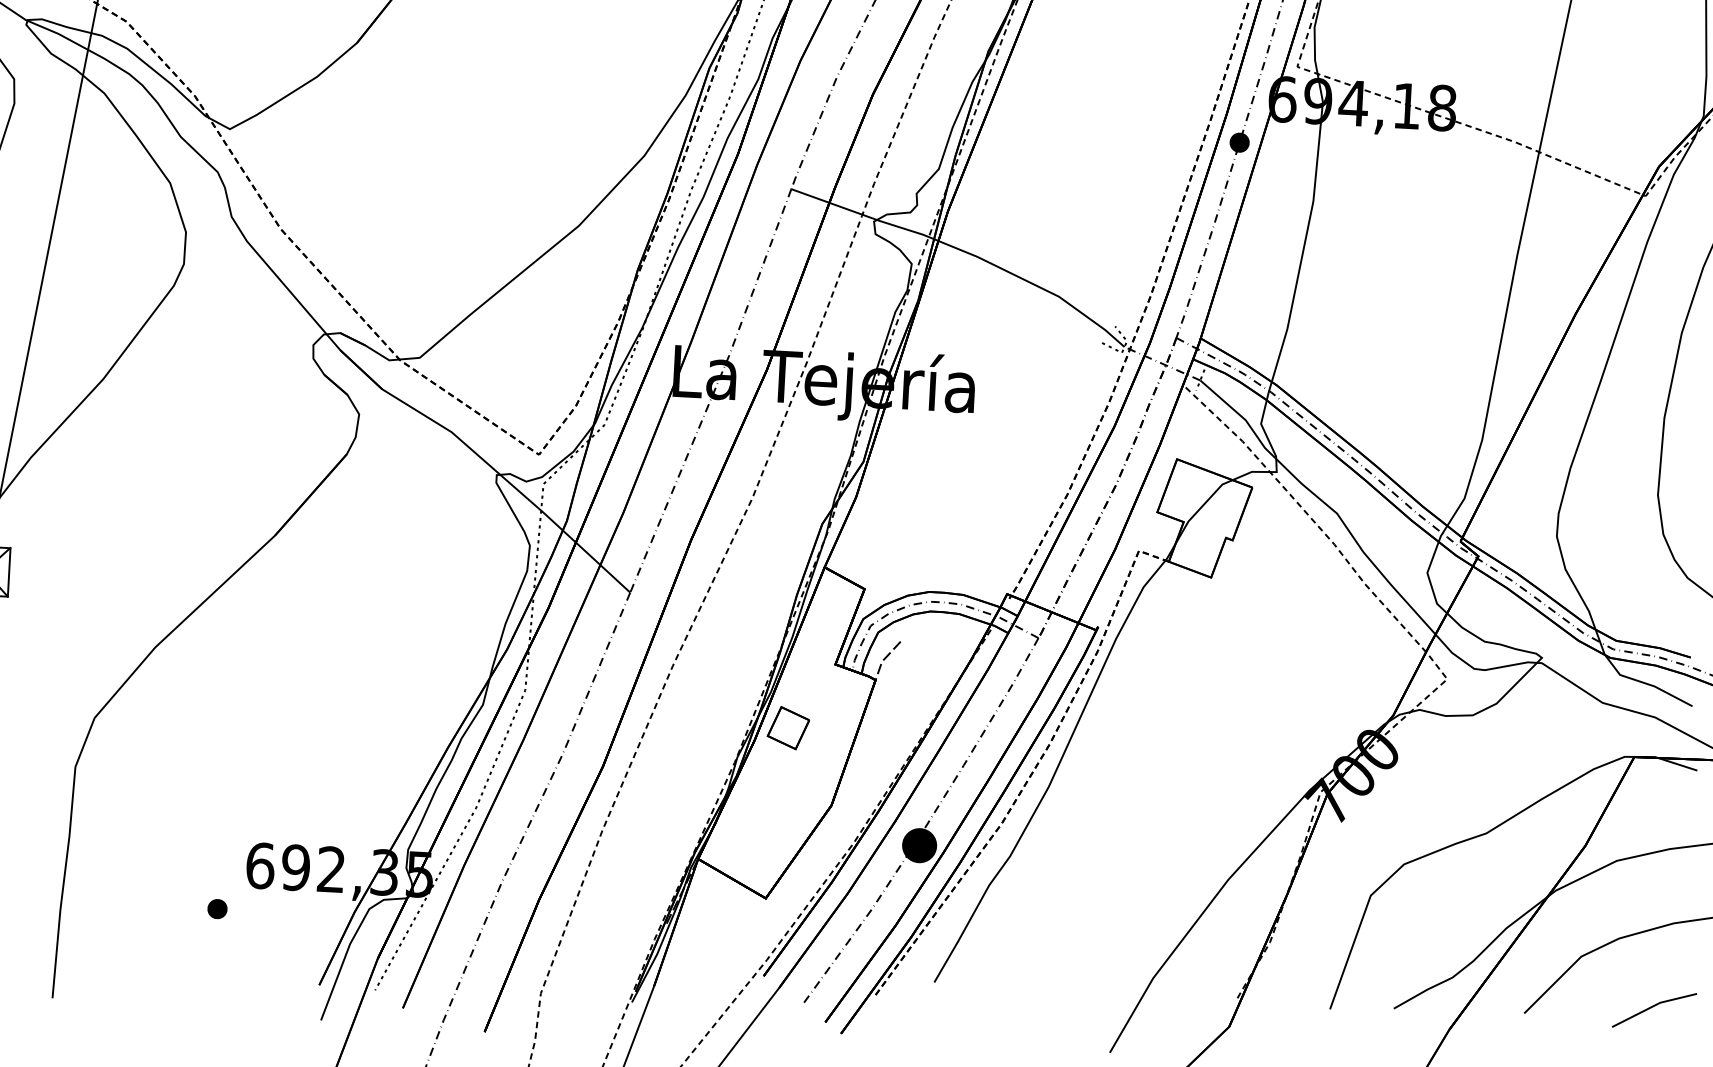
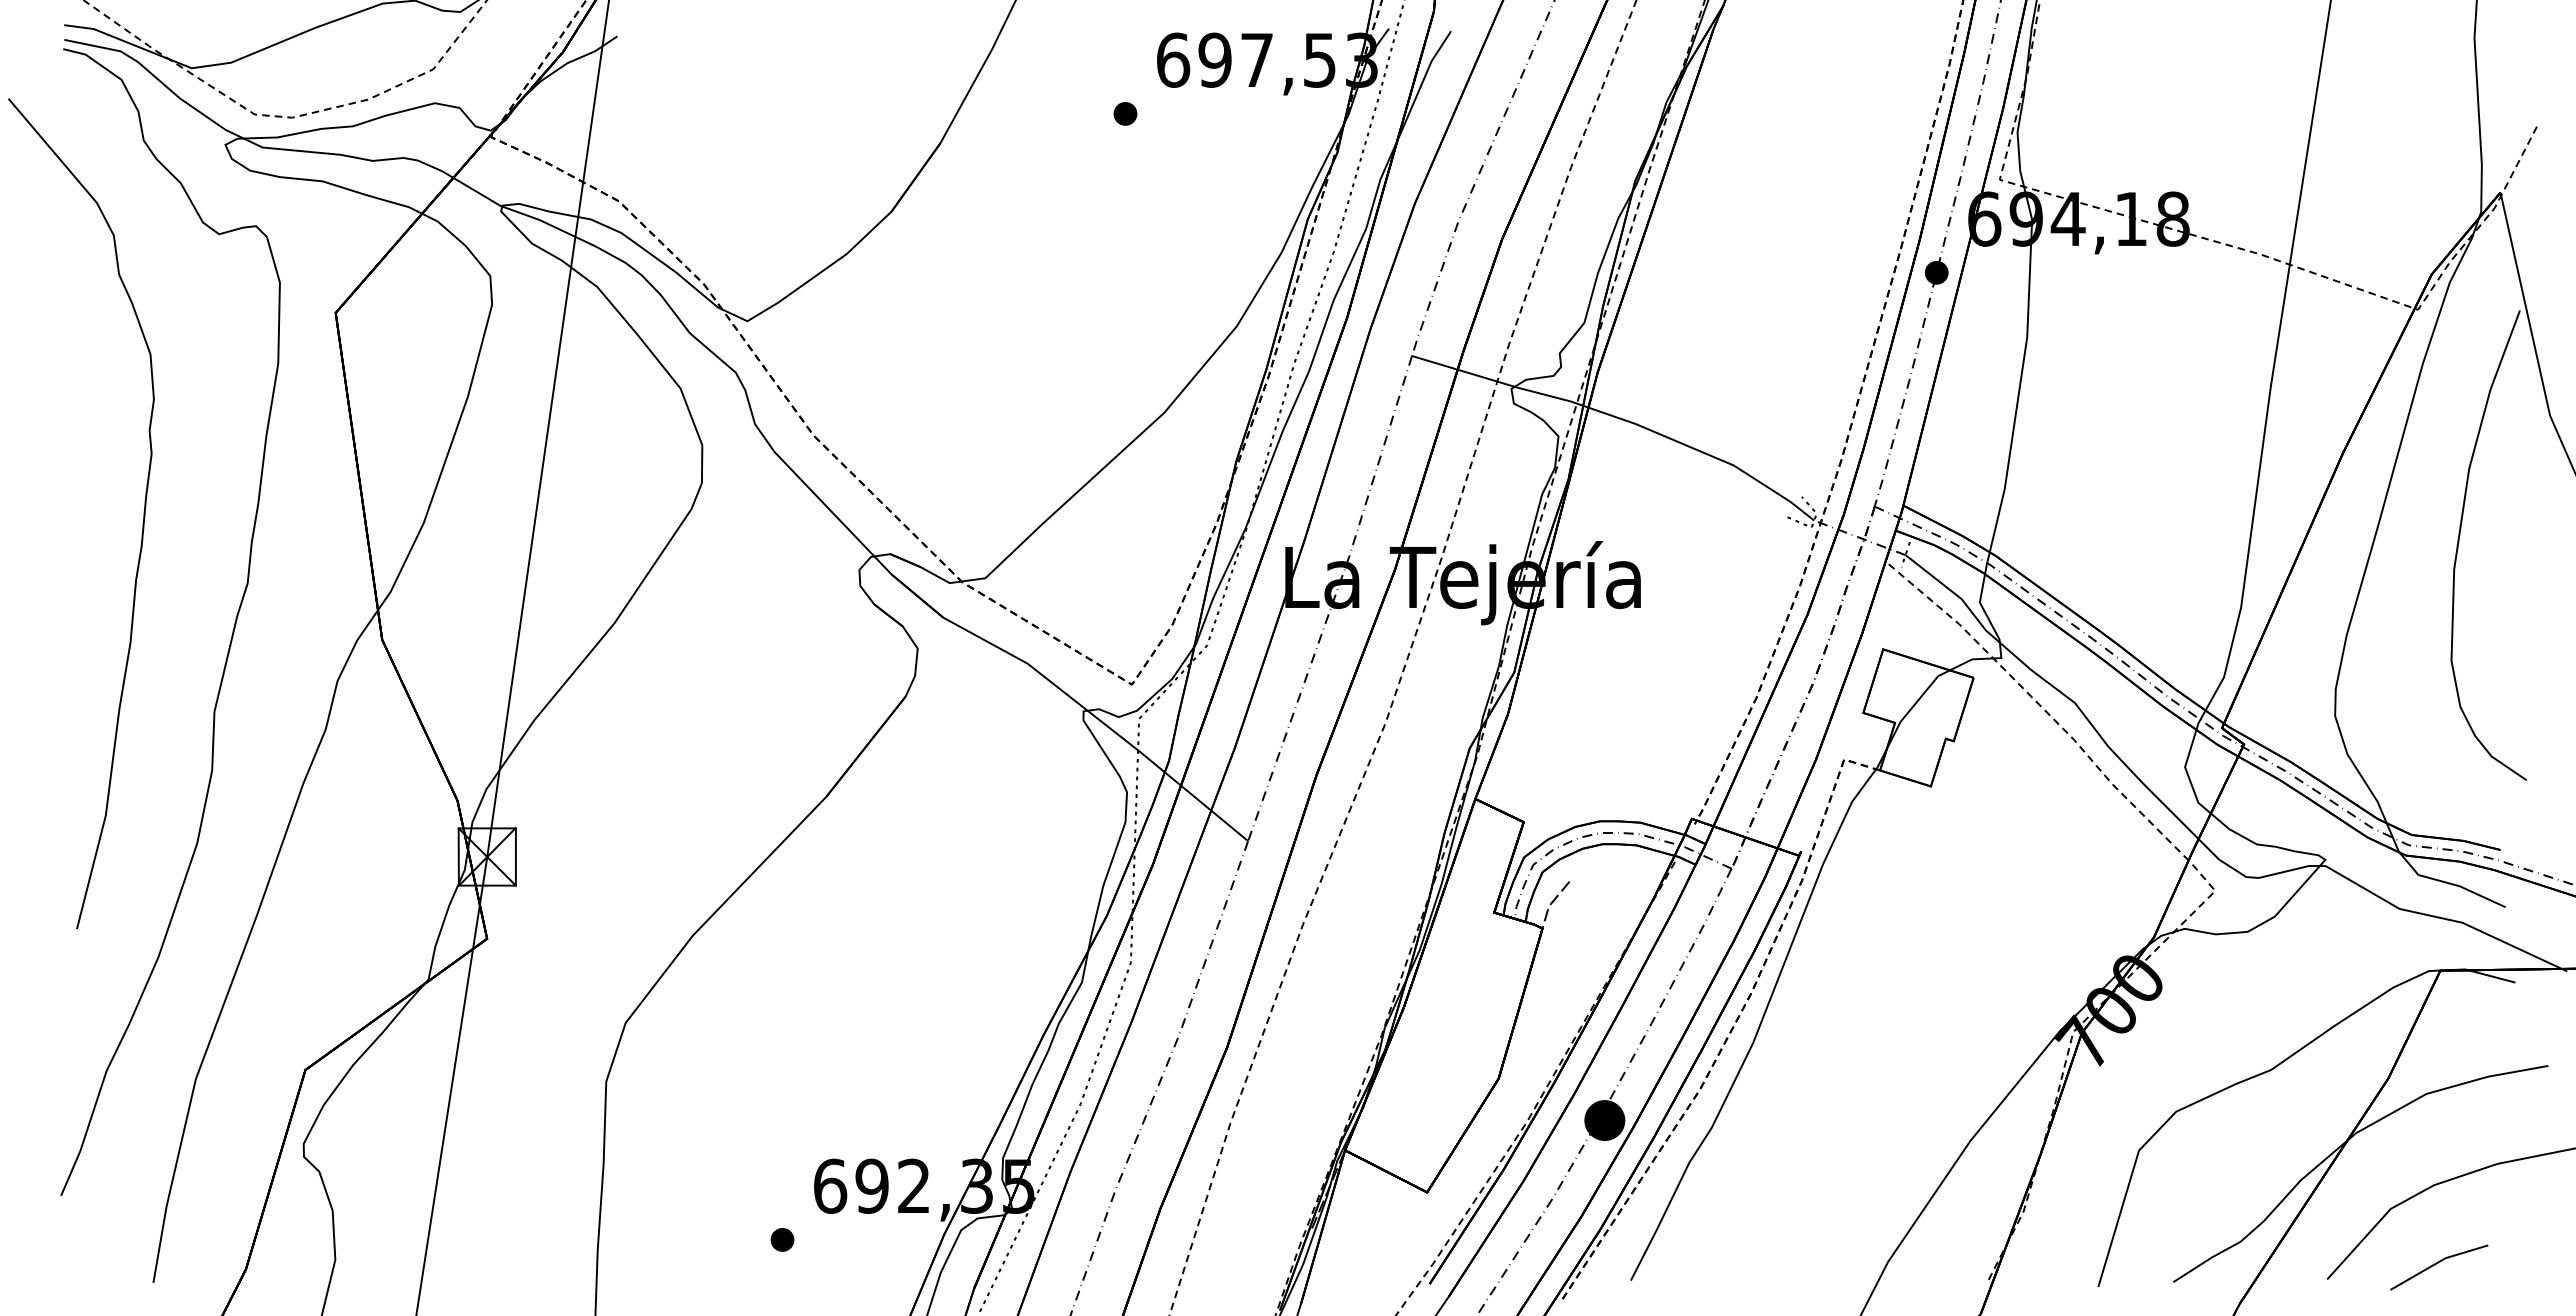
part: (788, 728) -> (1442, 990), removed
line: (1654, 1006) -> (2438, 1263), moved

